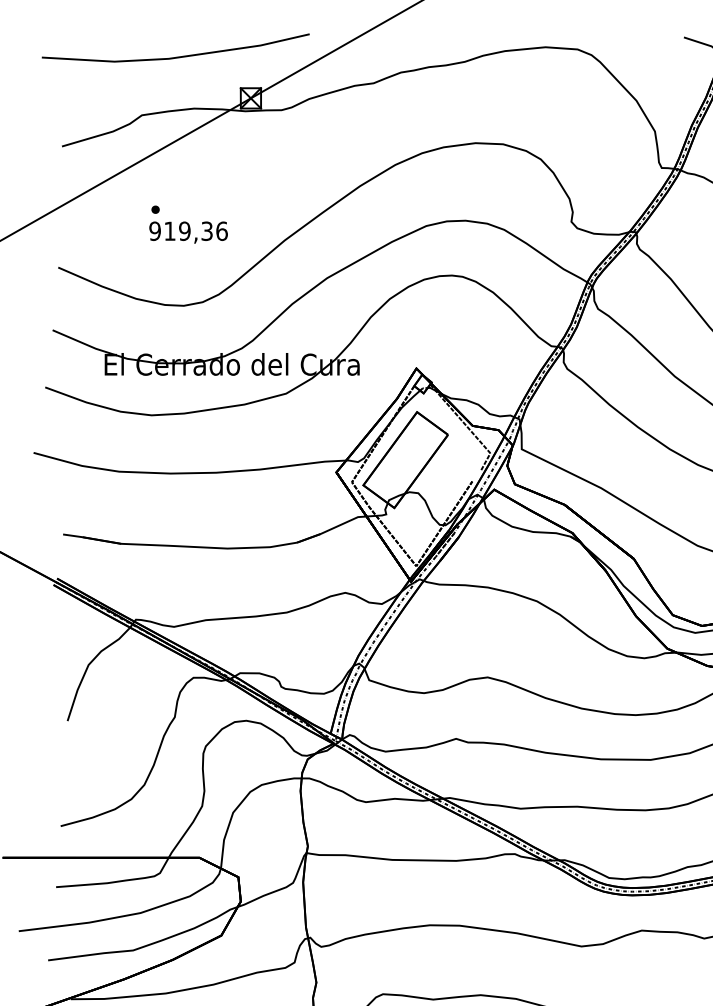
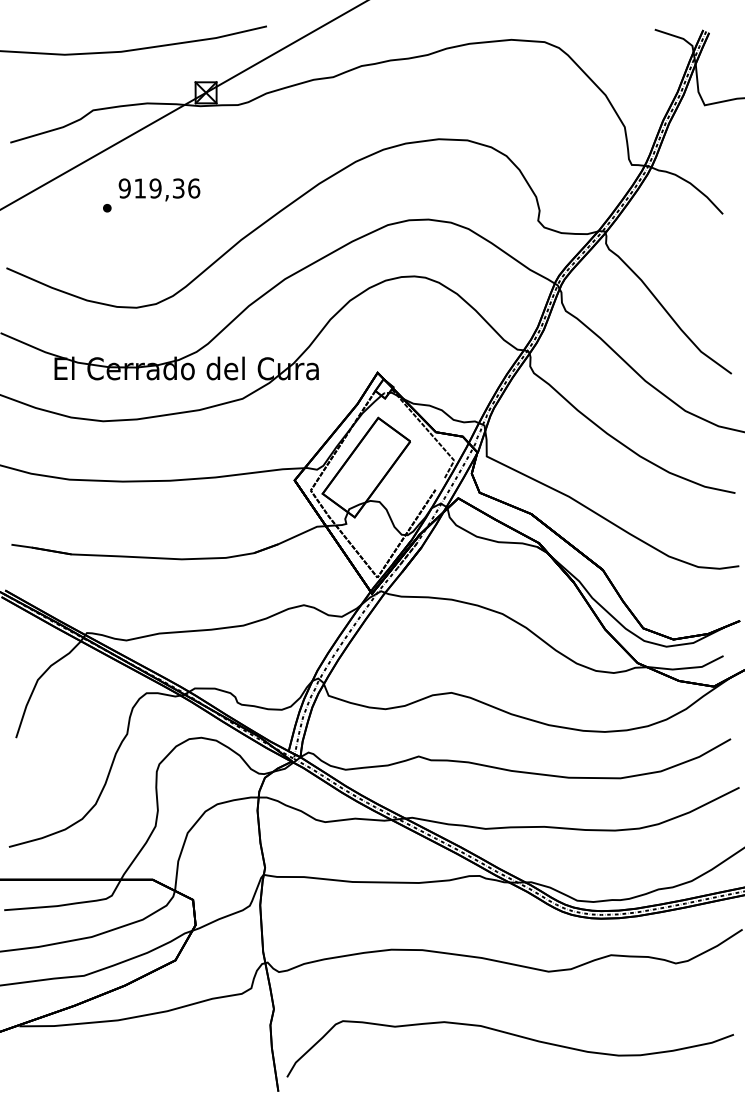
text: (188, 232) -> (159, 189), moved

